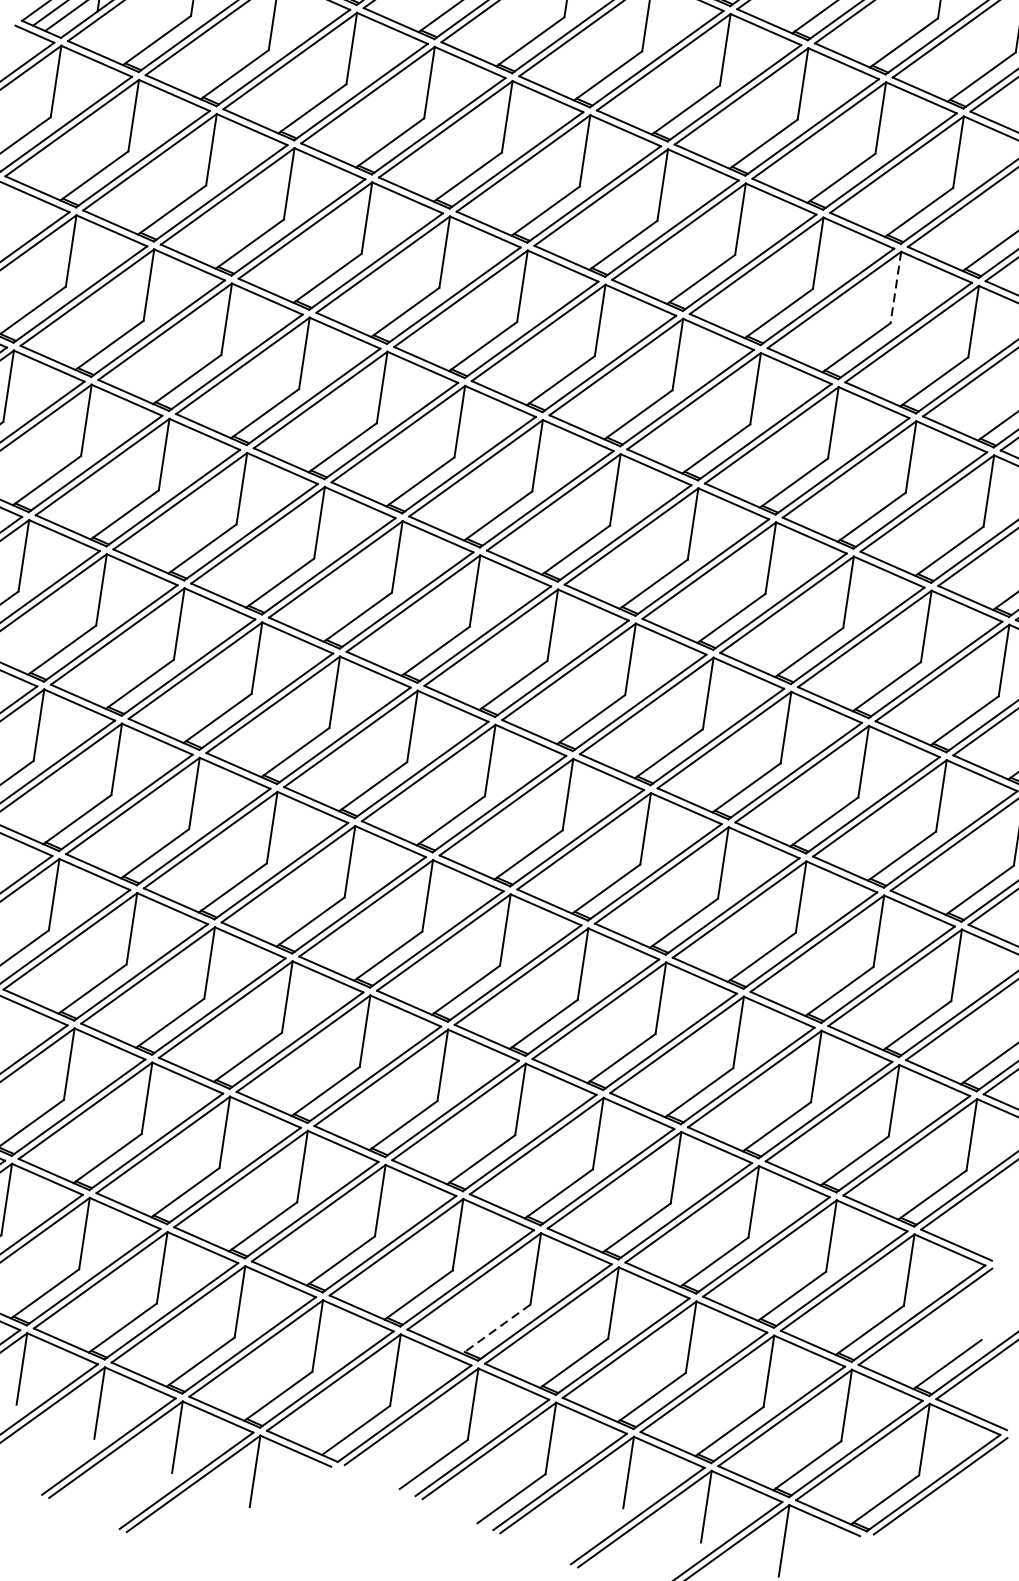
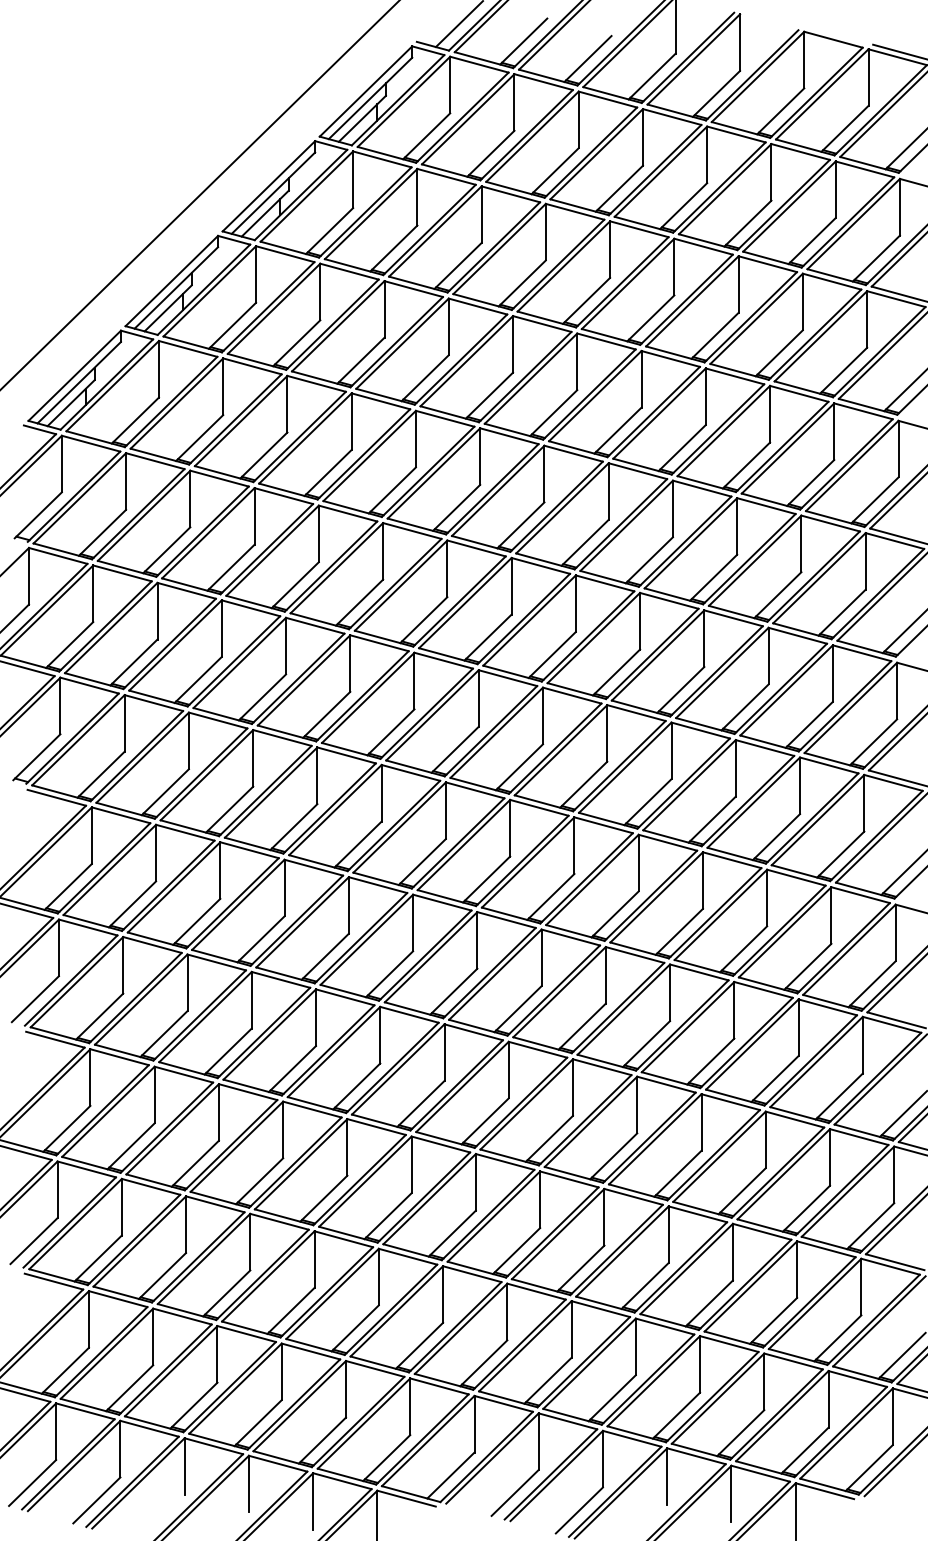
line: (896, 287) -> (737, 526), dashed -> solid
line: (497, 1328) -> (548, 1380), dashed -> solid

